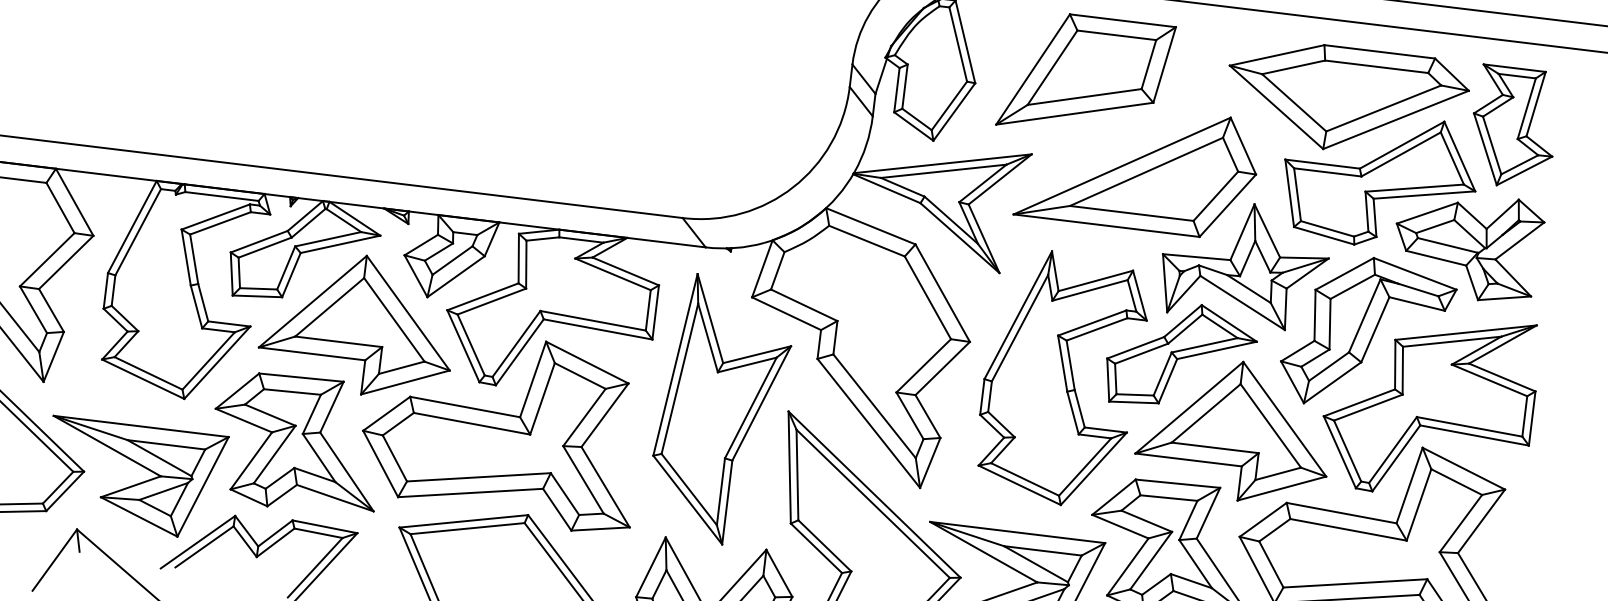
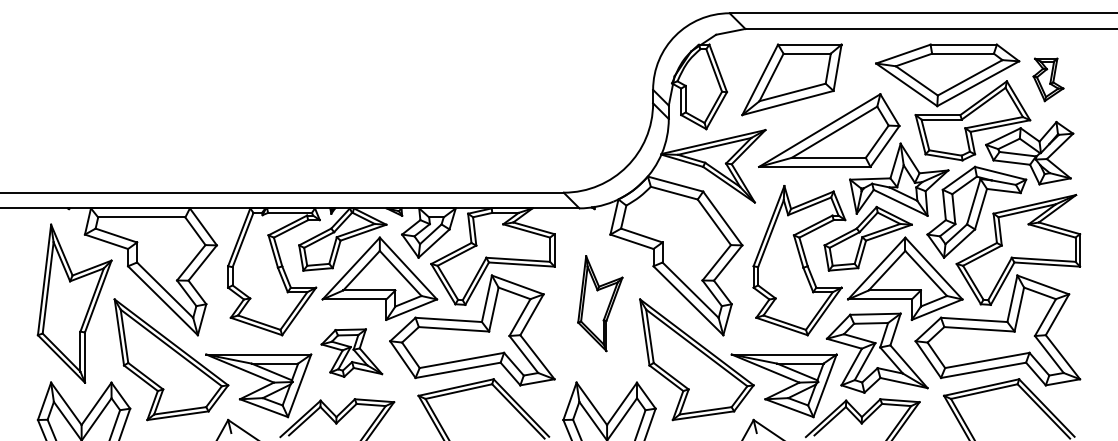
part: (1514, 127) -> (1048, 79), size x0.6
part: (721, 410) -> (600, 303), size x0.6
part: (296, 441) -> (351, 352), size x0.6

